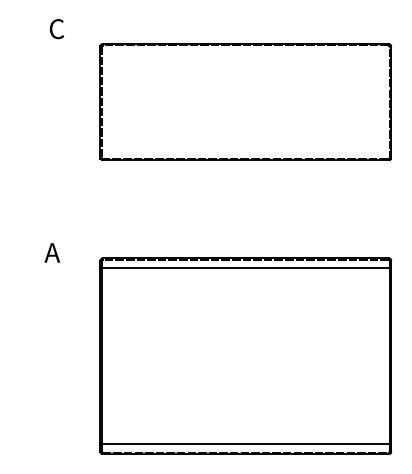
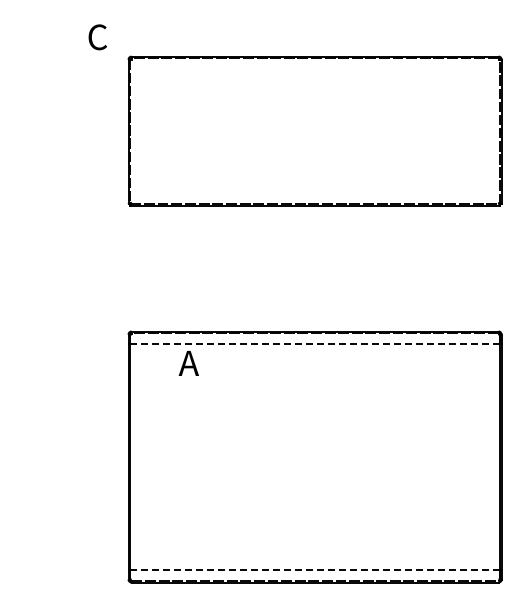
text: (56, 29) -> (97, 37), moved
text: (52, 252) -> (188, 363), moved
line: (245, 268) -> (314, 344), solid -> dashed
line: (246, 443) -> (315, 569), solid -> dashed

